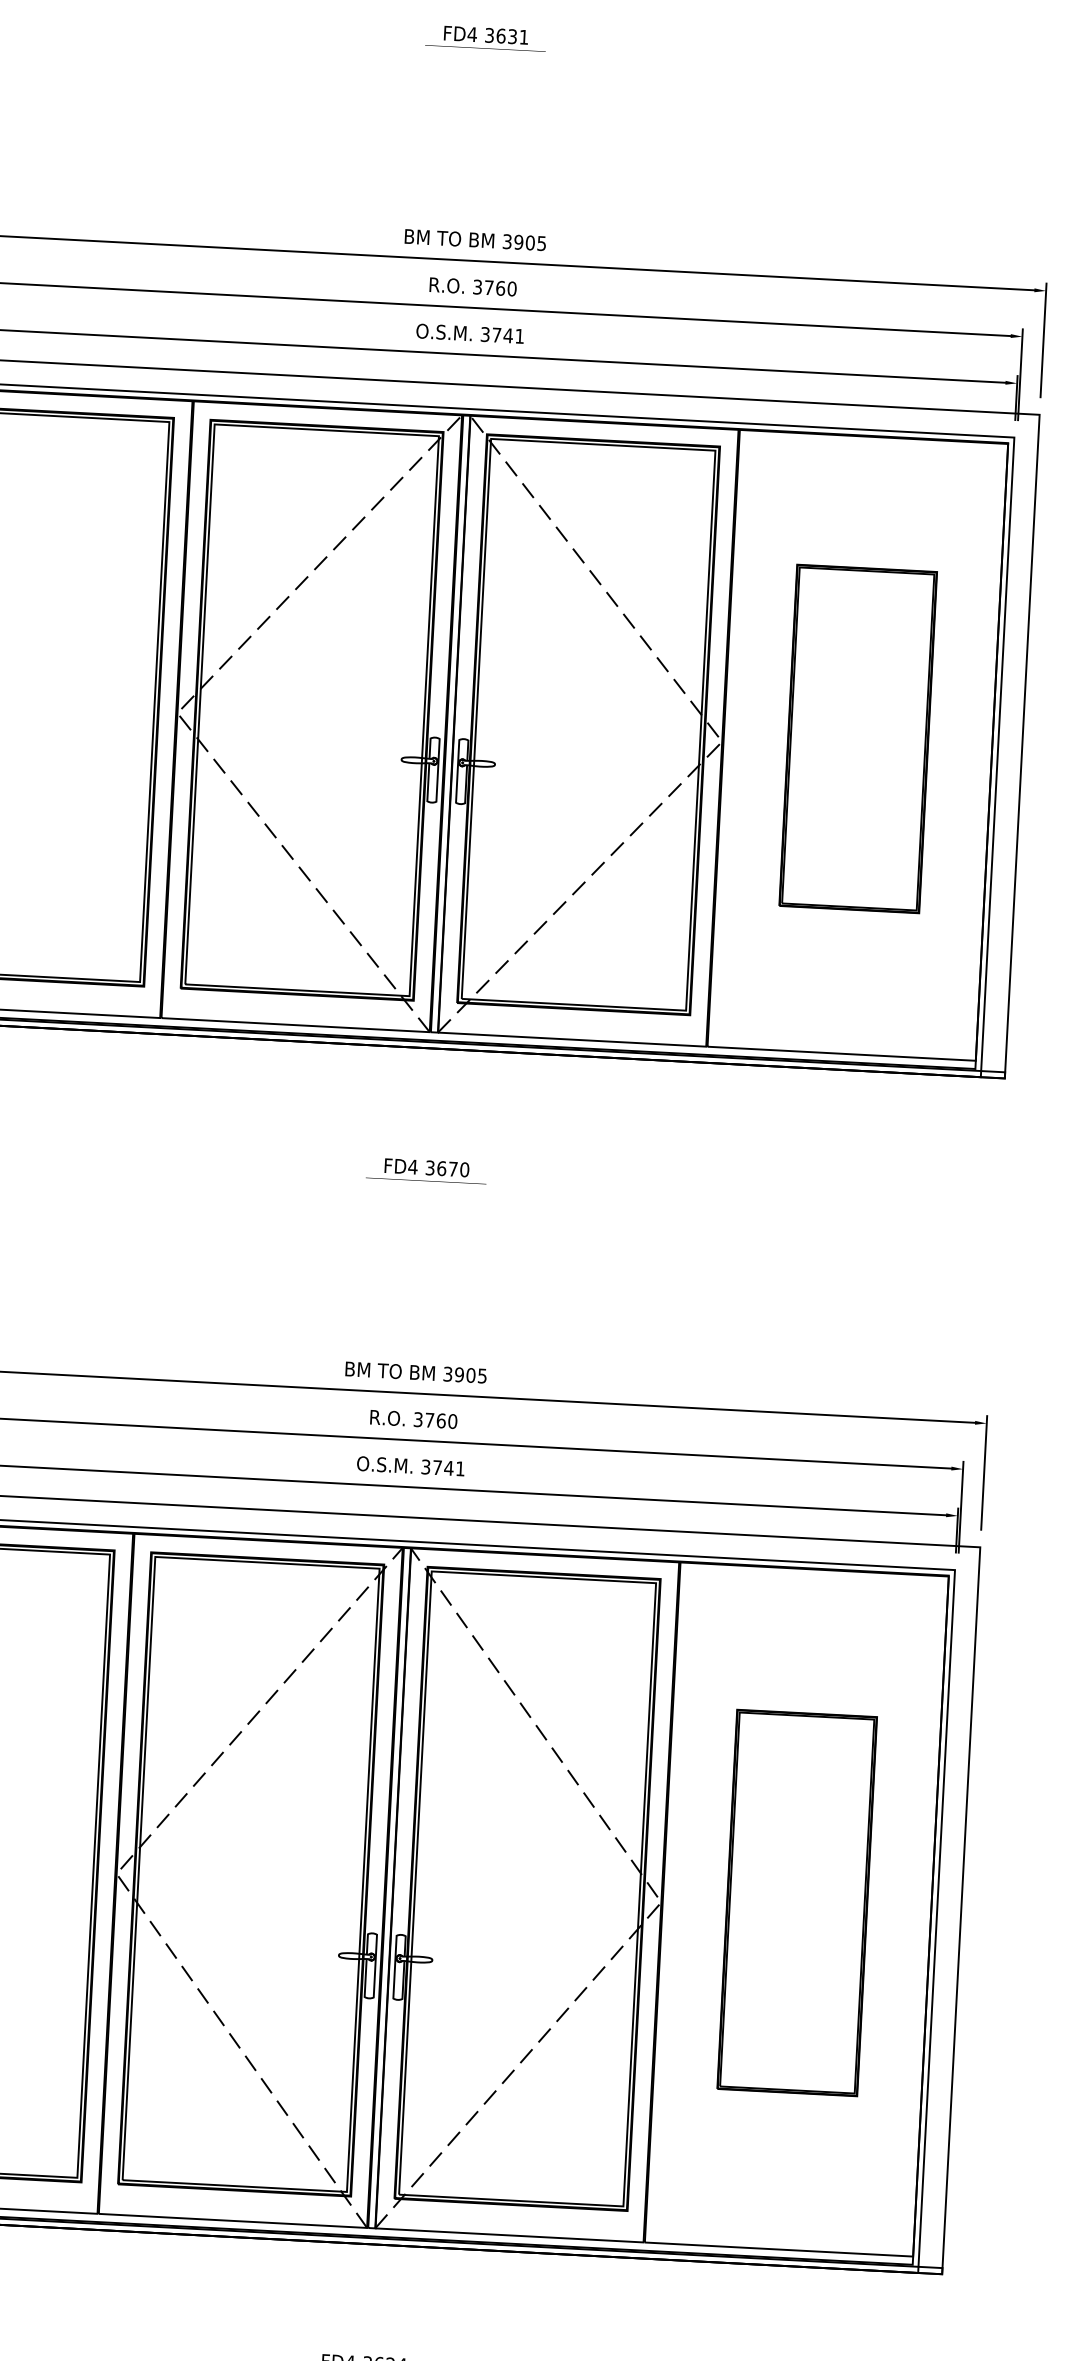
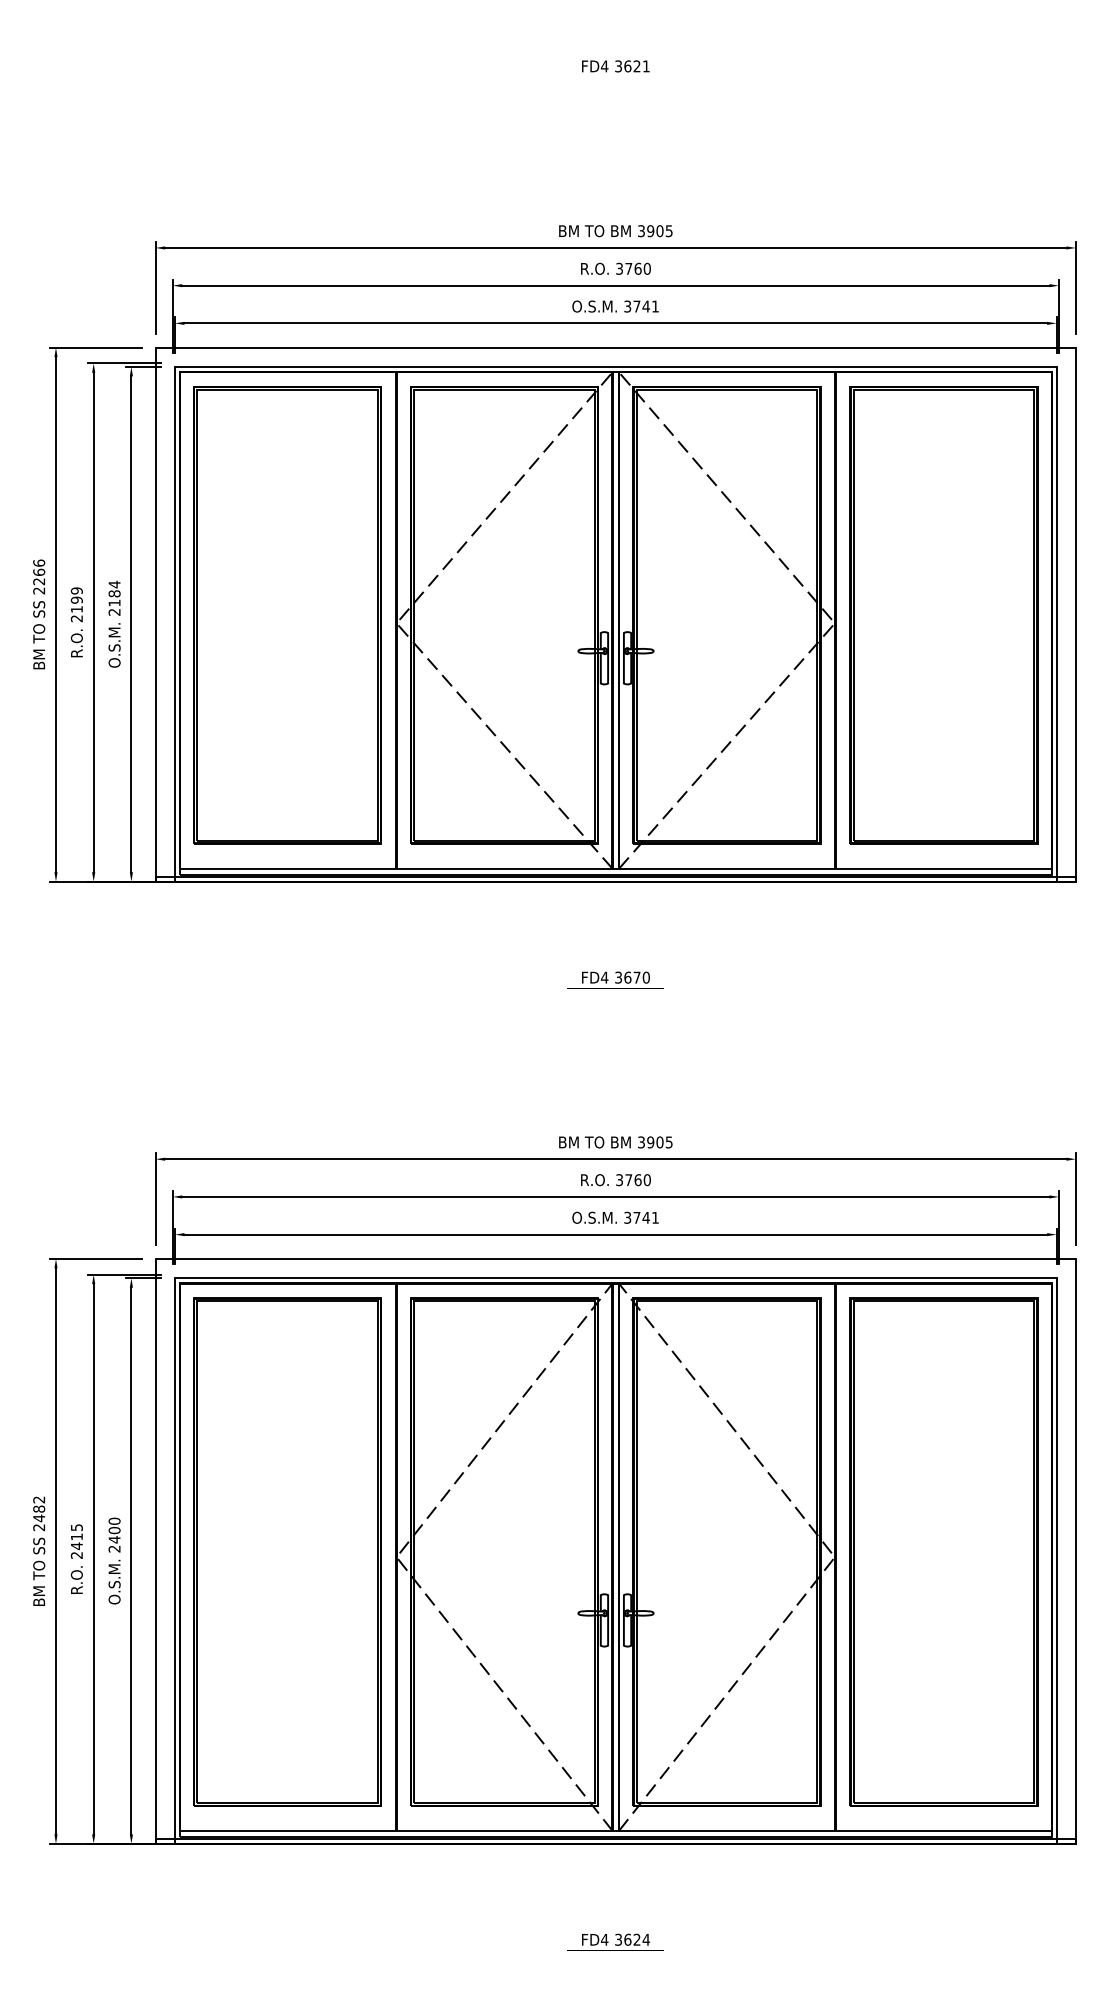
text: (511, 36) -> (636, 66), 3631 -> 3621
part: (857, 739) -> (943, 615), size x1.67
part: (796, 1902) -> (943, 1551), size x1.67

